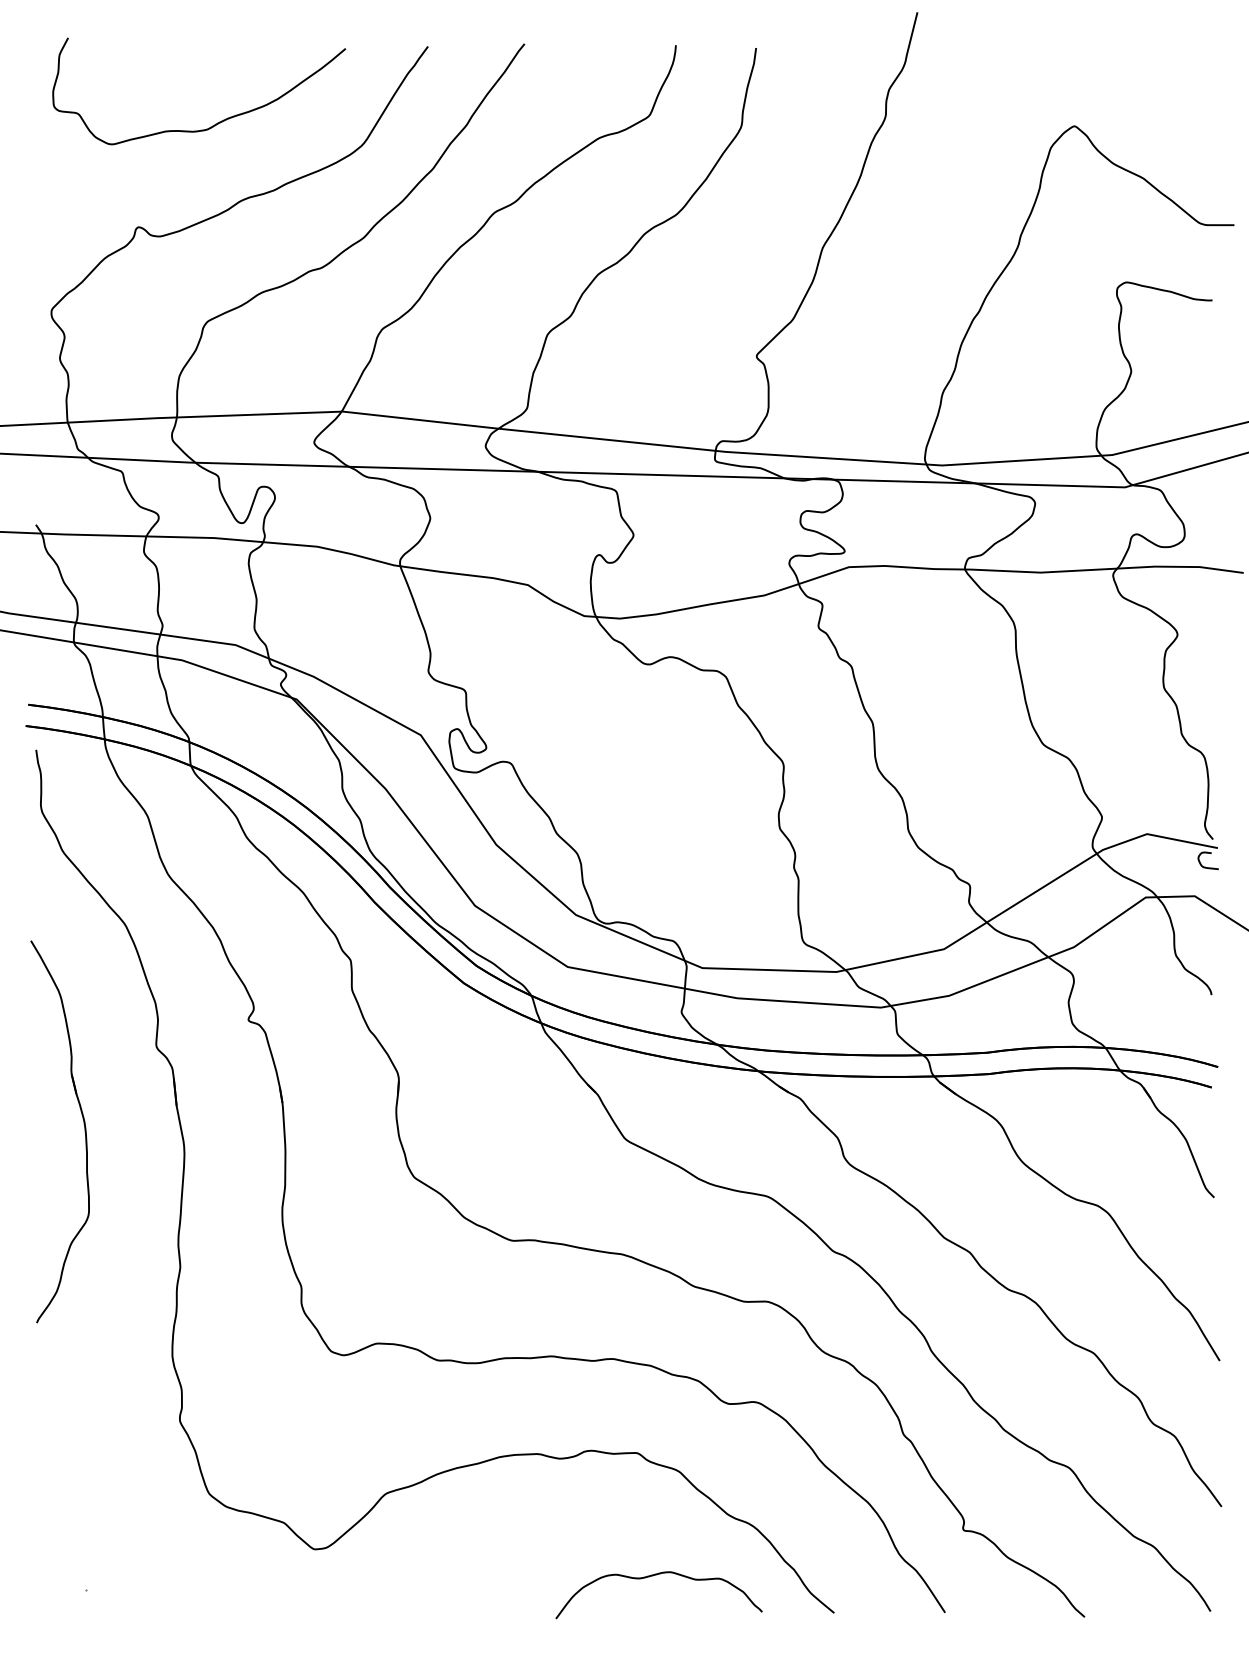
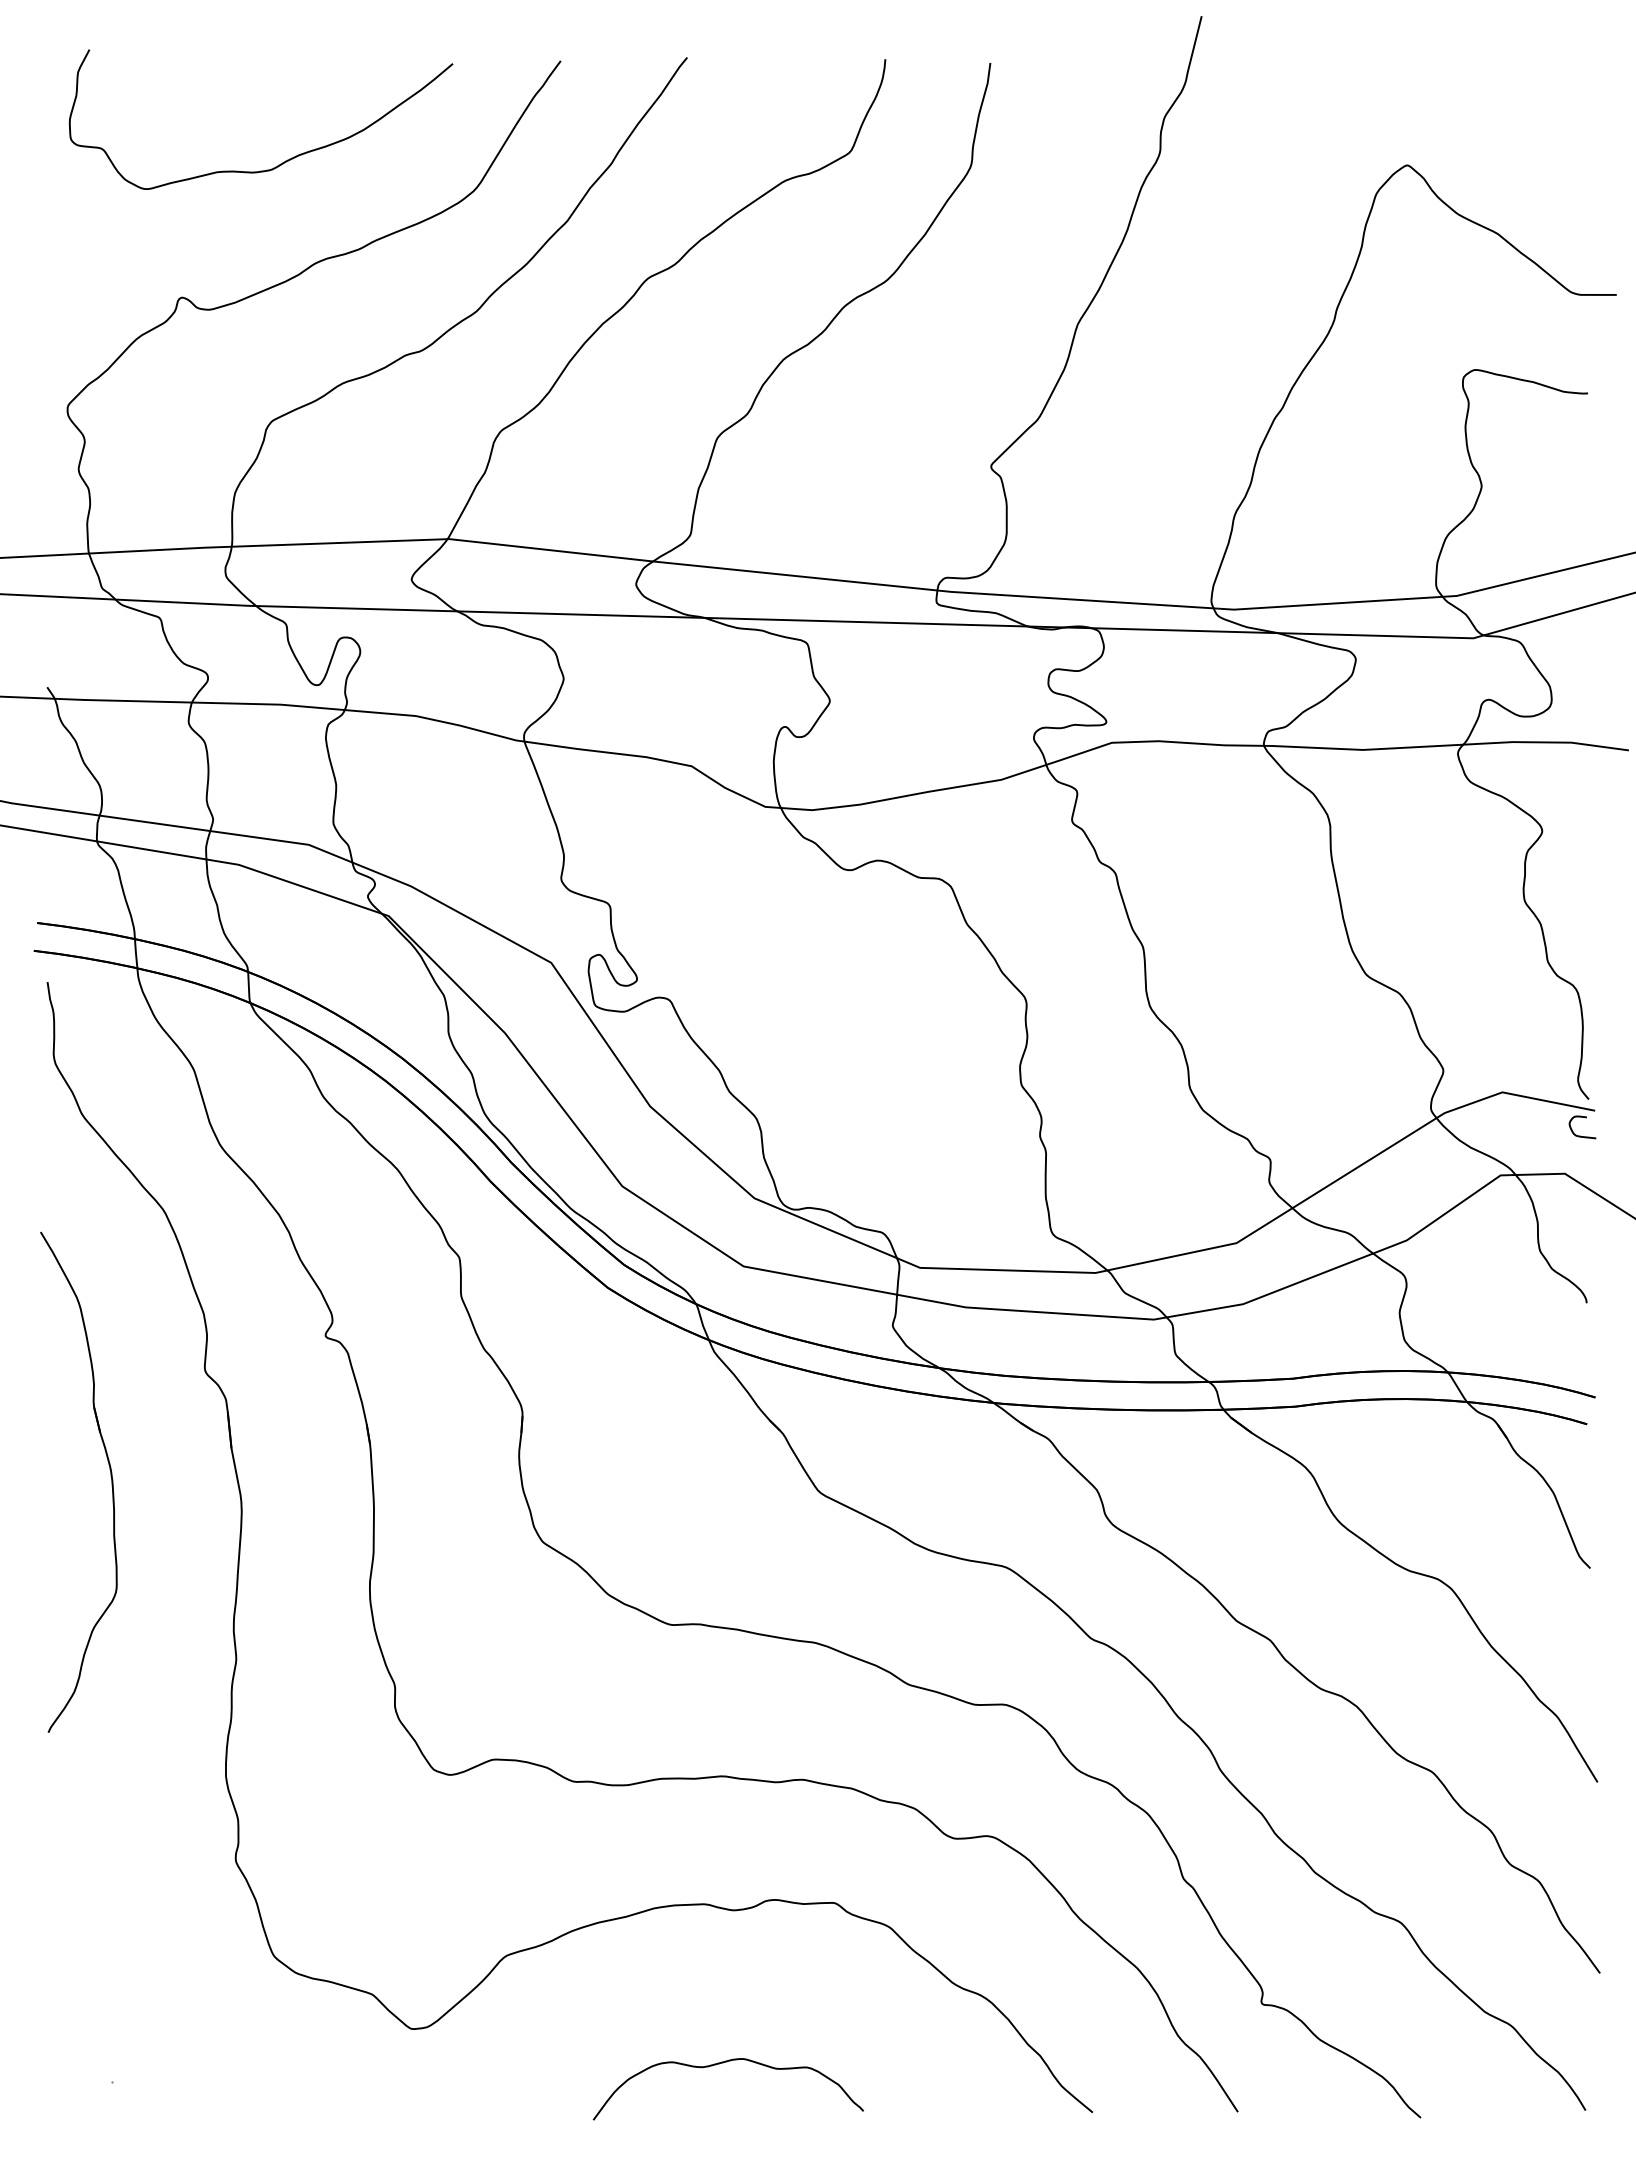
curve: (653, 1576) -> (721, 2064), moved

